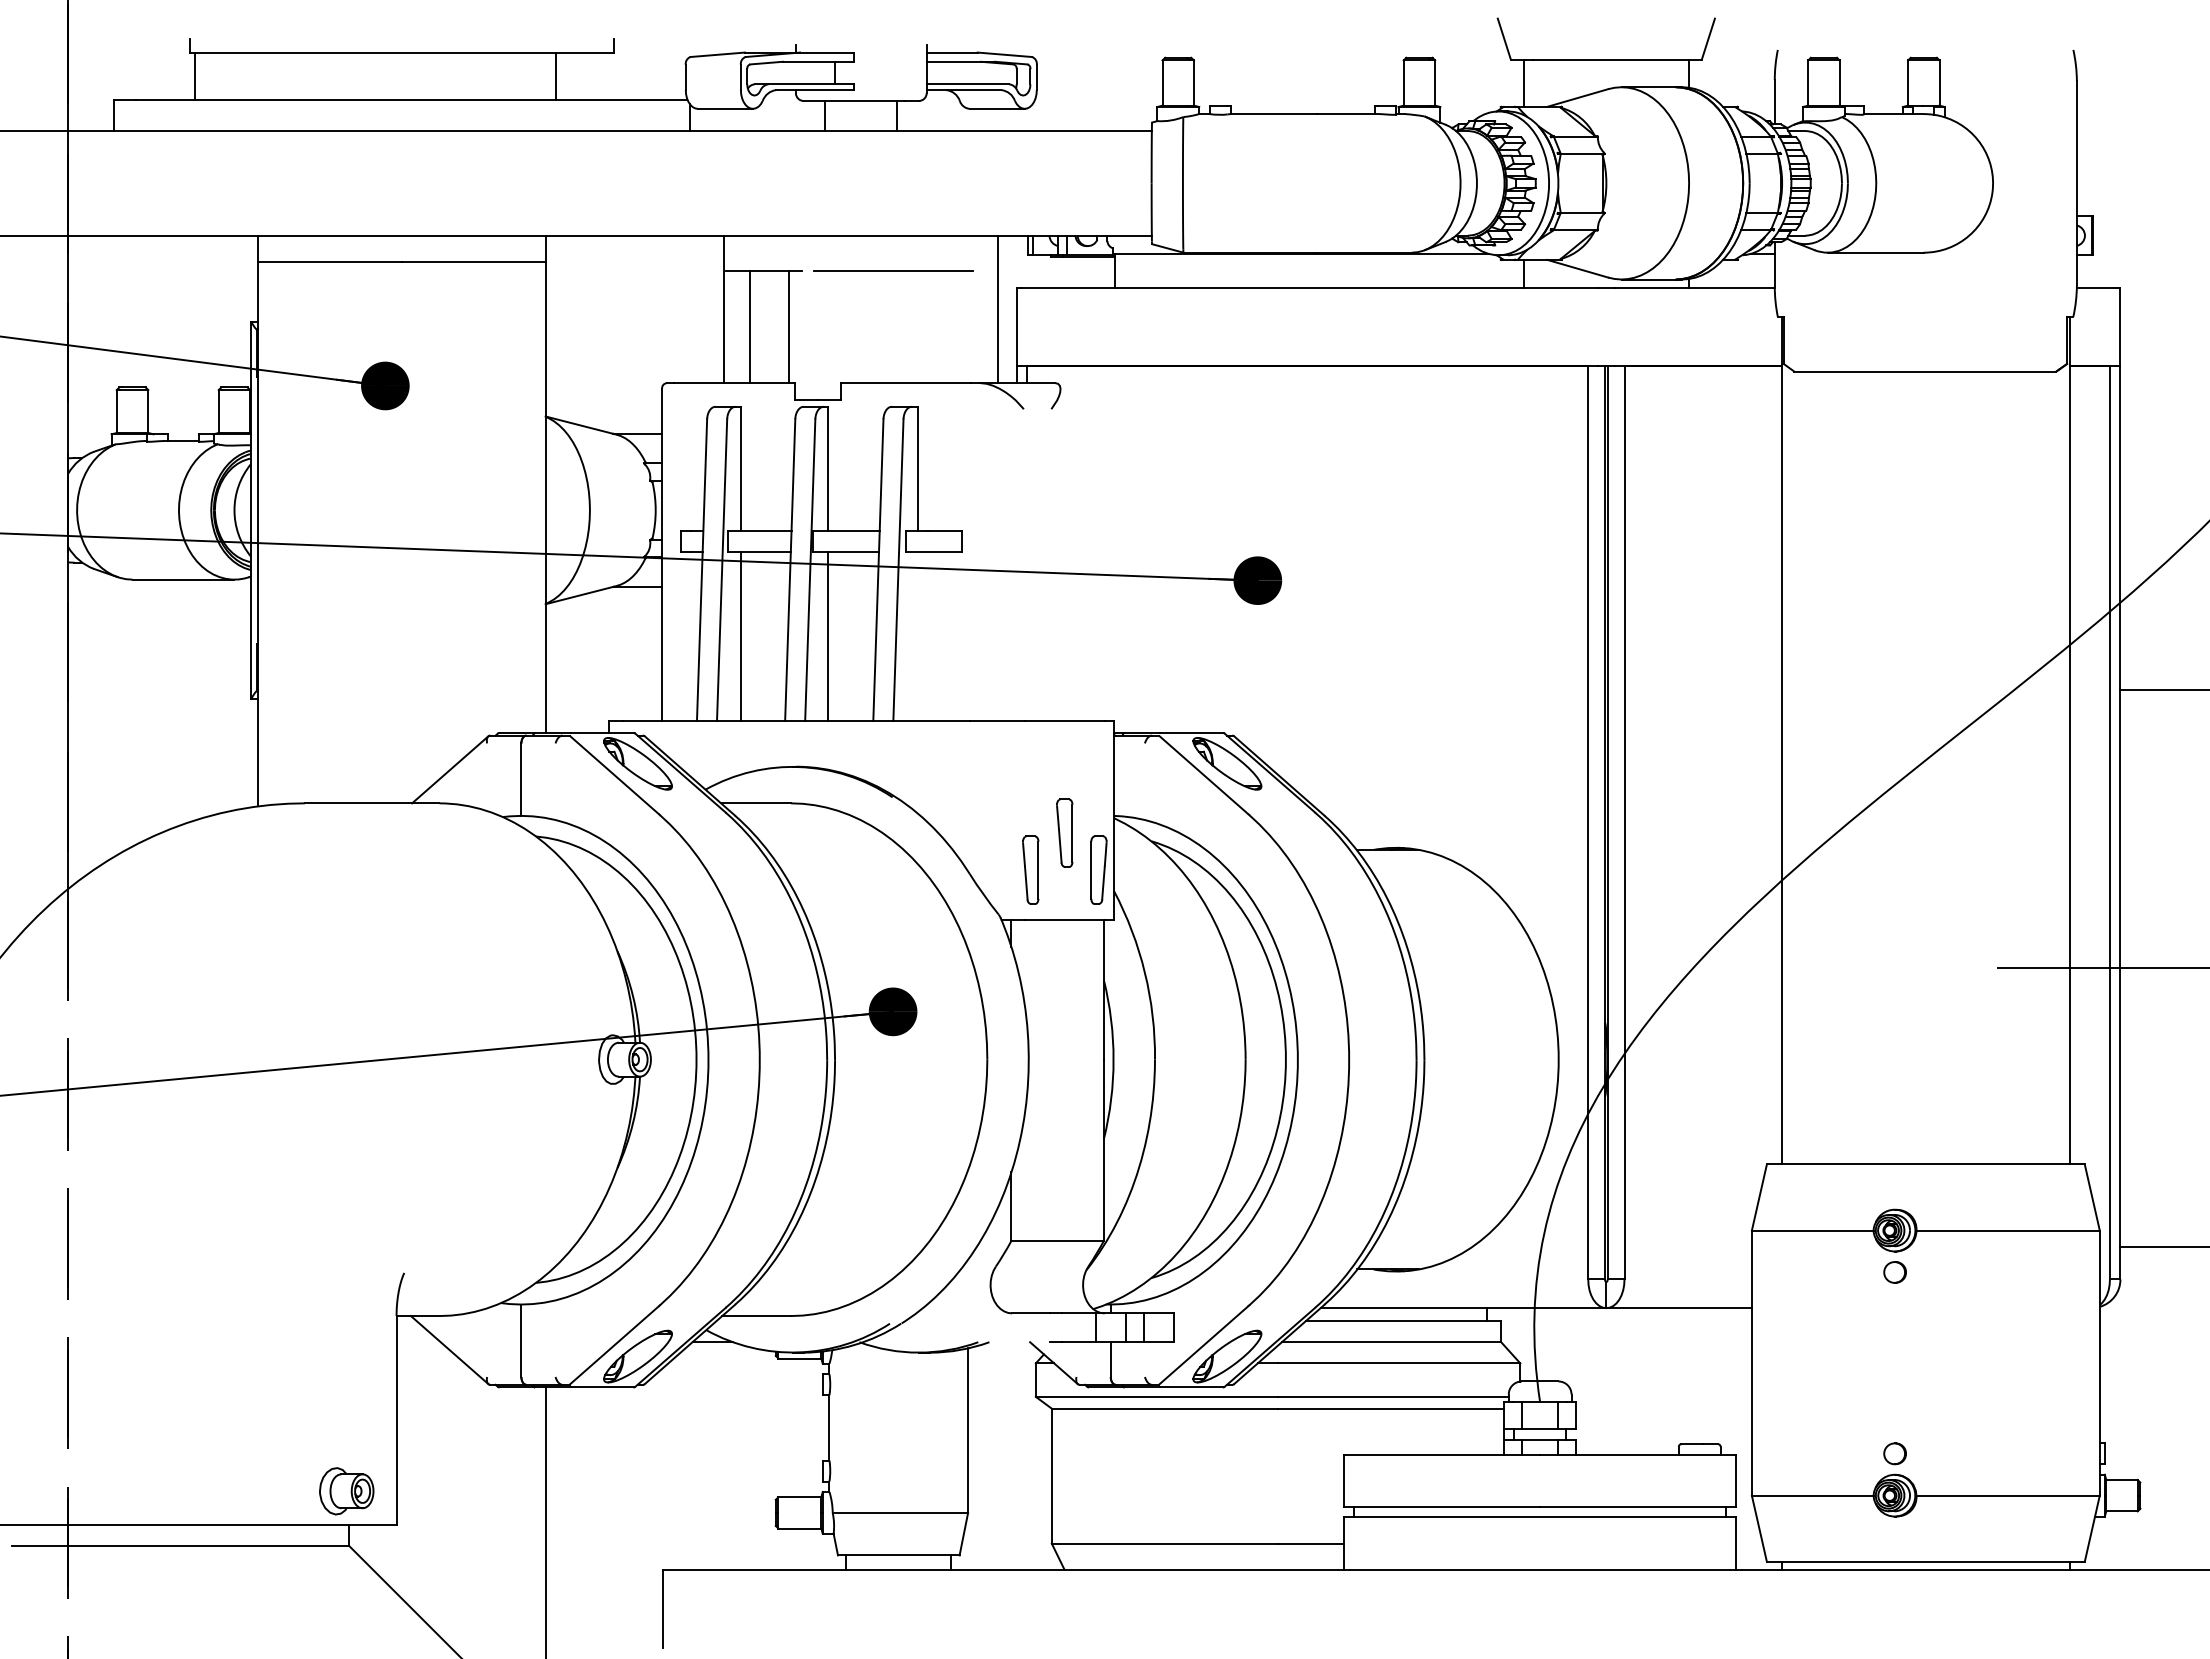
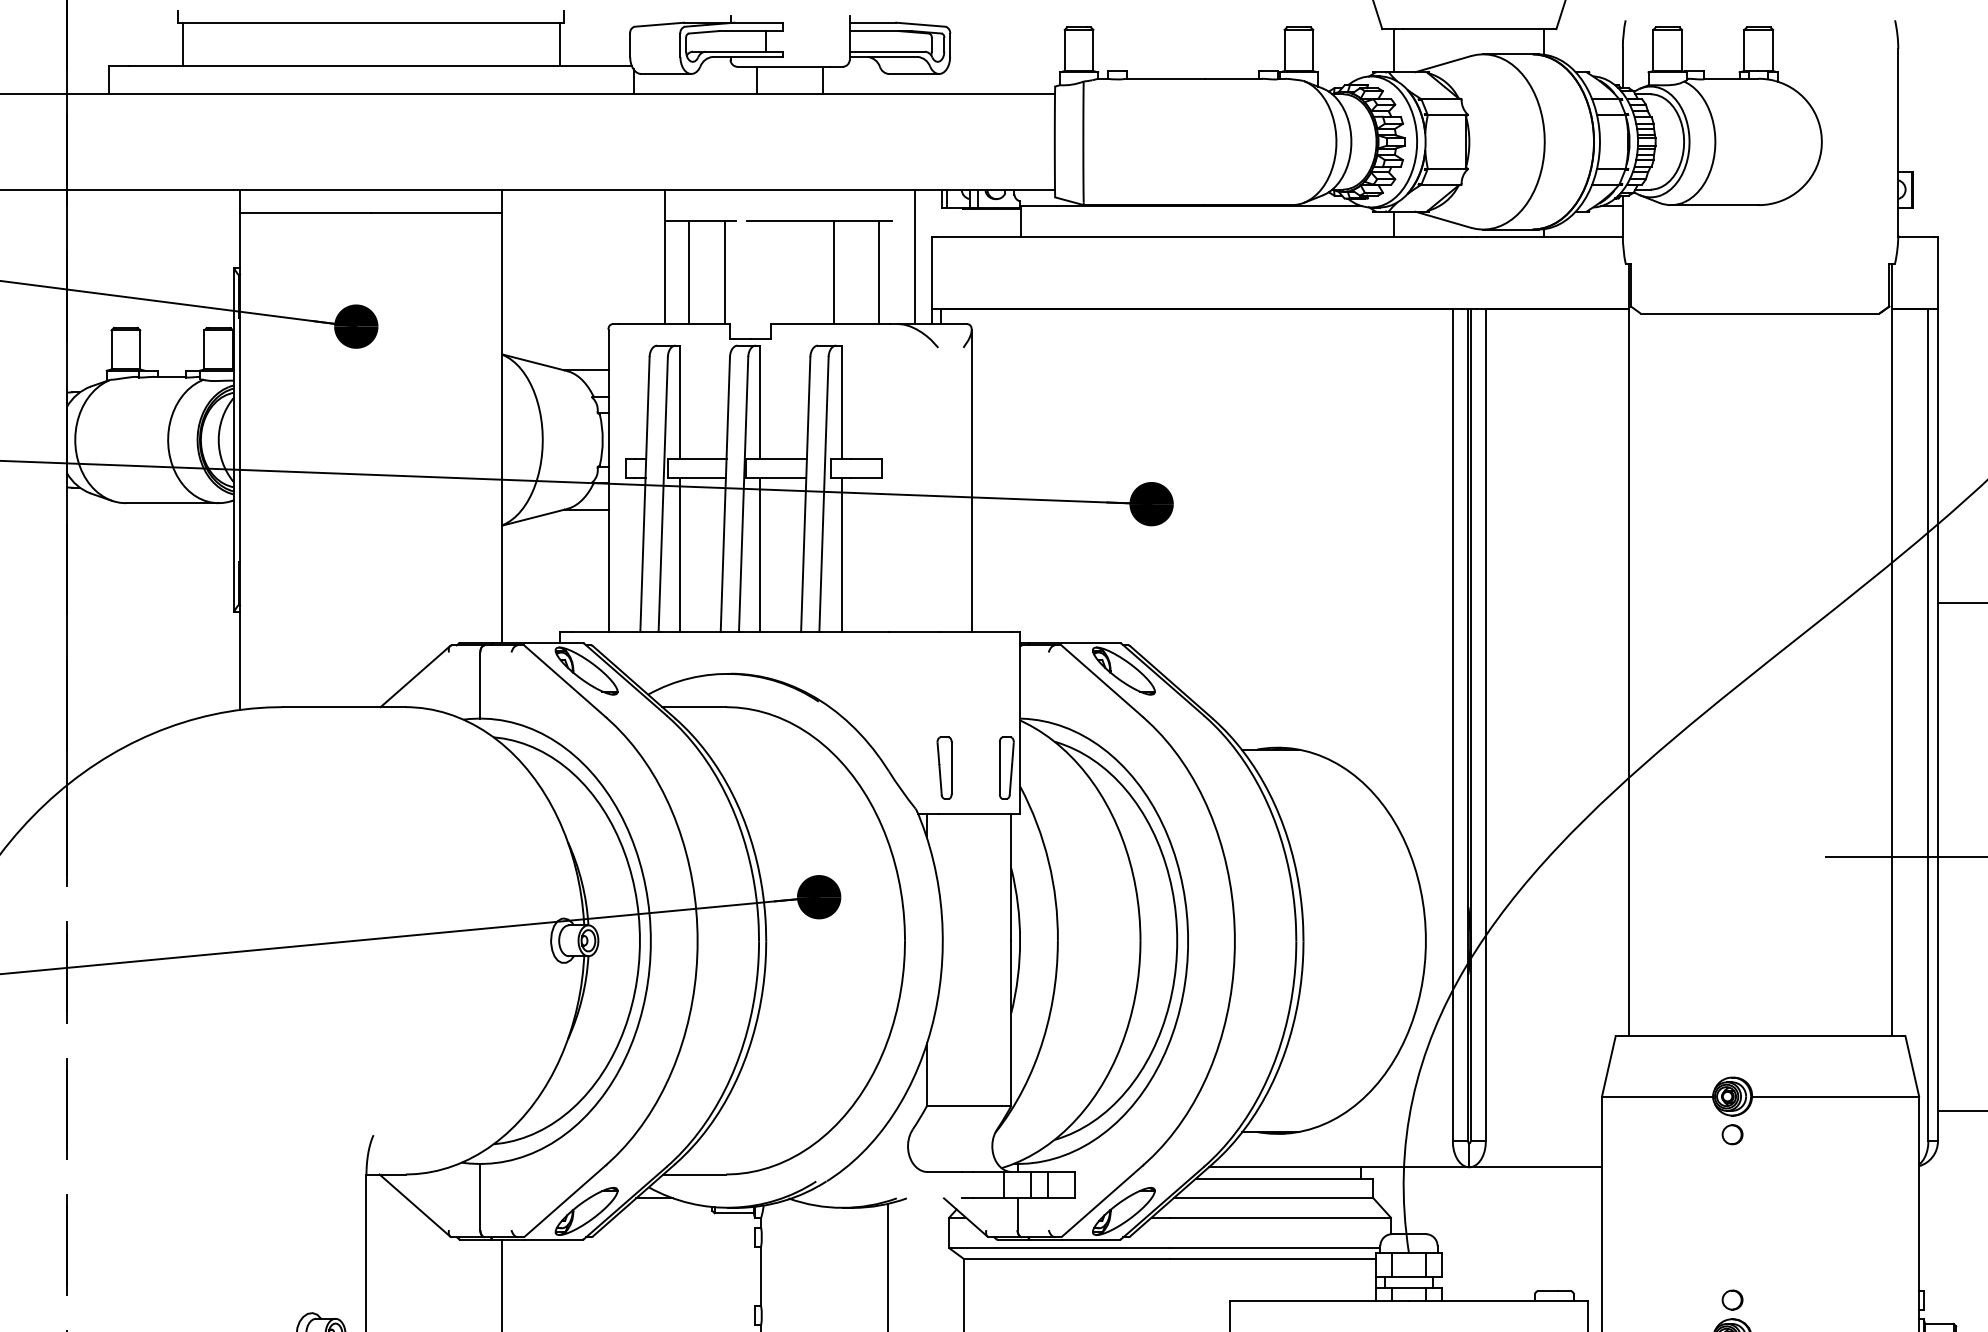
line: (556, 75) -> (559, 43), moved
line: (909, 326) -> (834, 272), added
line: (959, 326) -> (879, 272), added
line: (1060, 554) -> (971, 480), added
line: (917, 635) -> (841, 554), added
part: (1064, 832) -> (975, 733), removed

